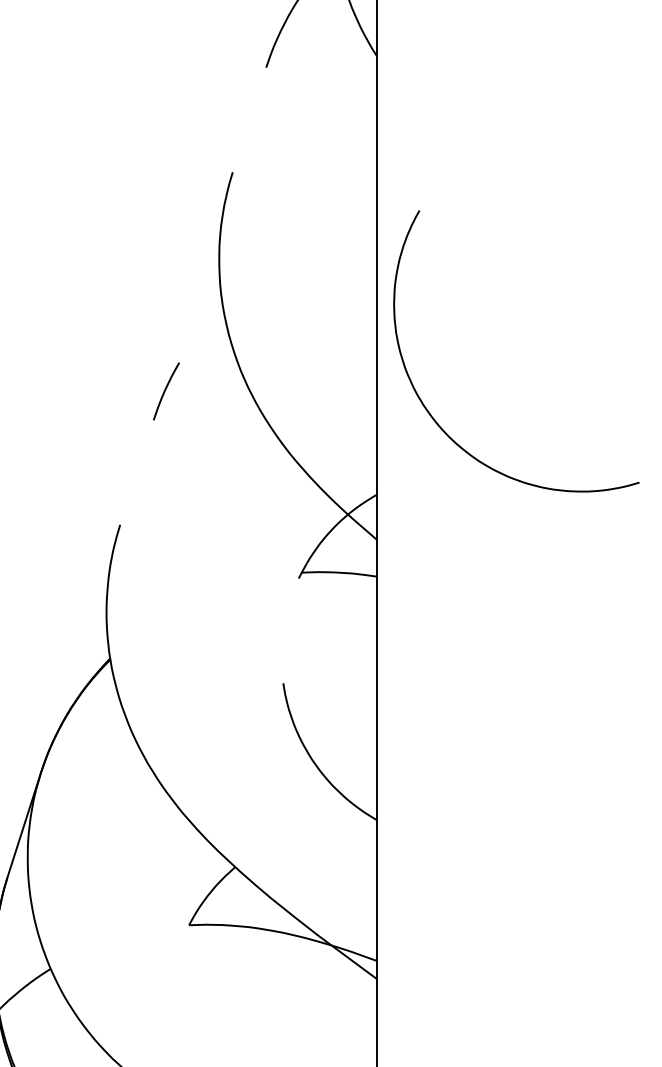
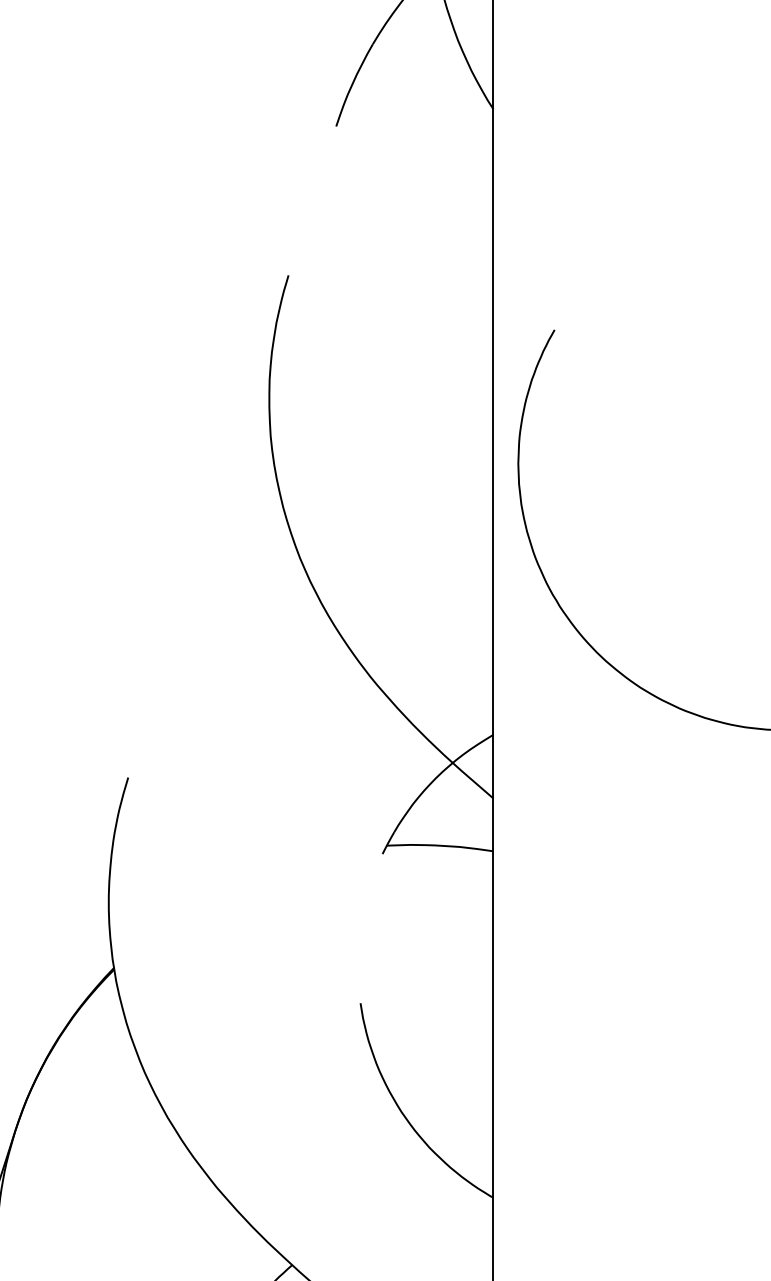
curve: (165, 391) -> (192, 587), removed

